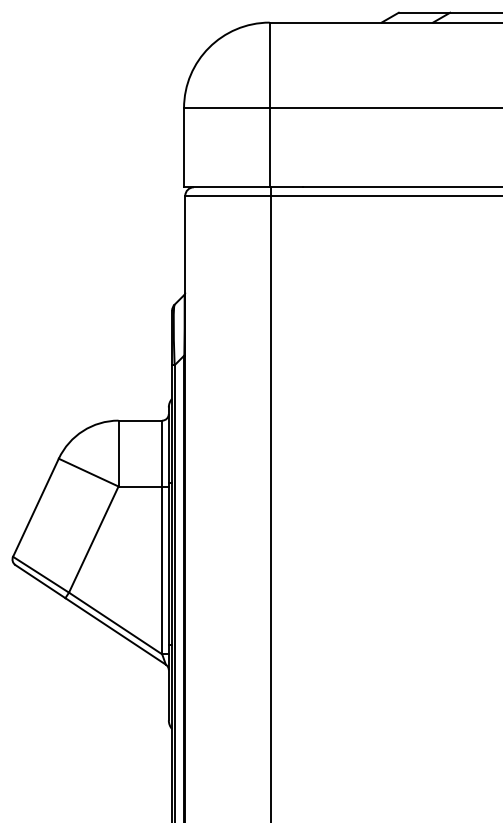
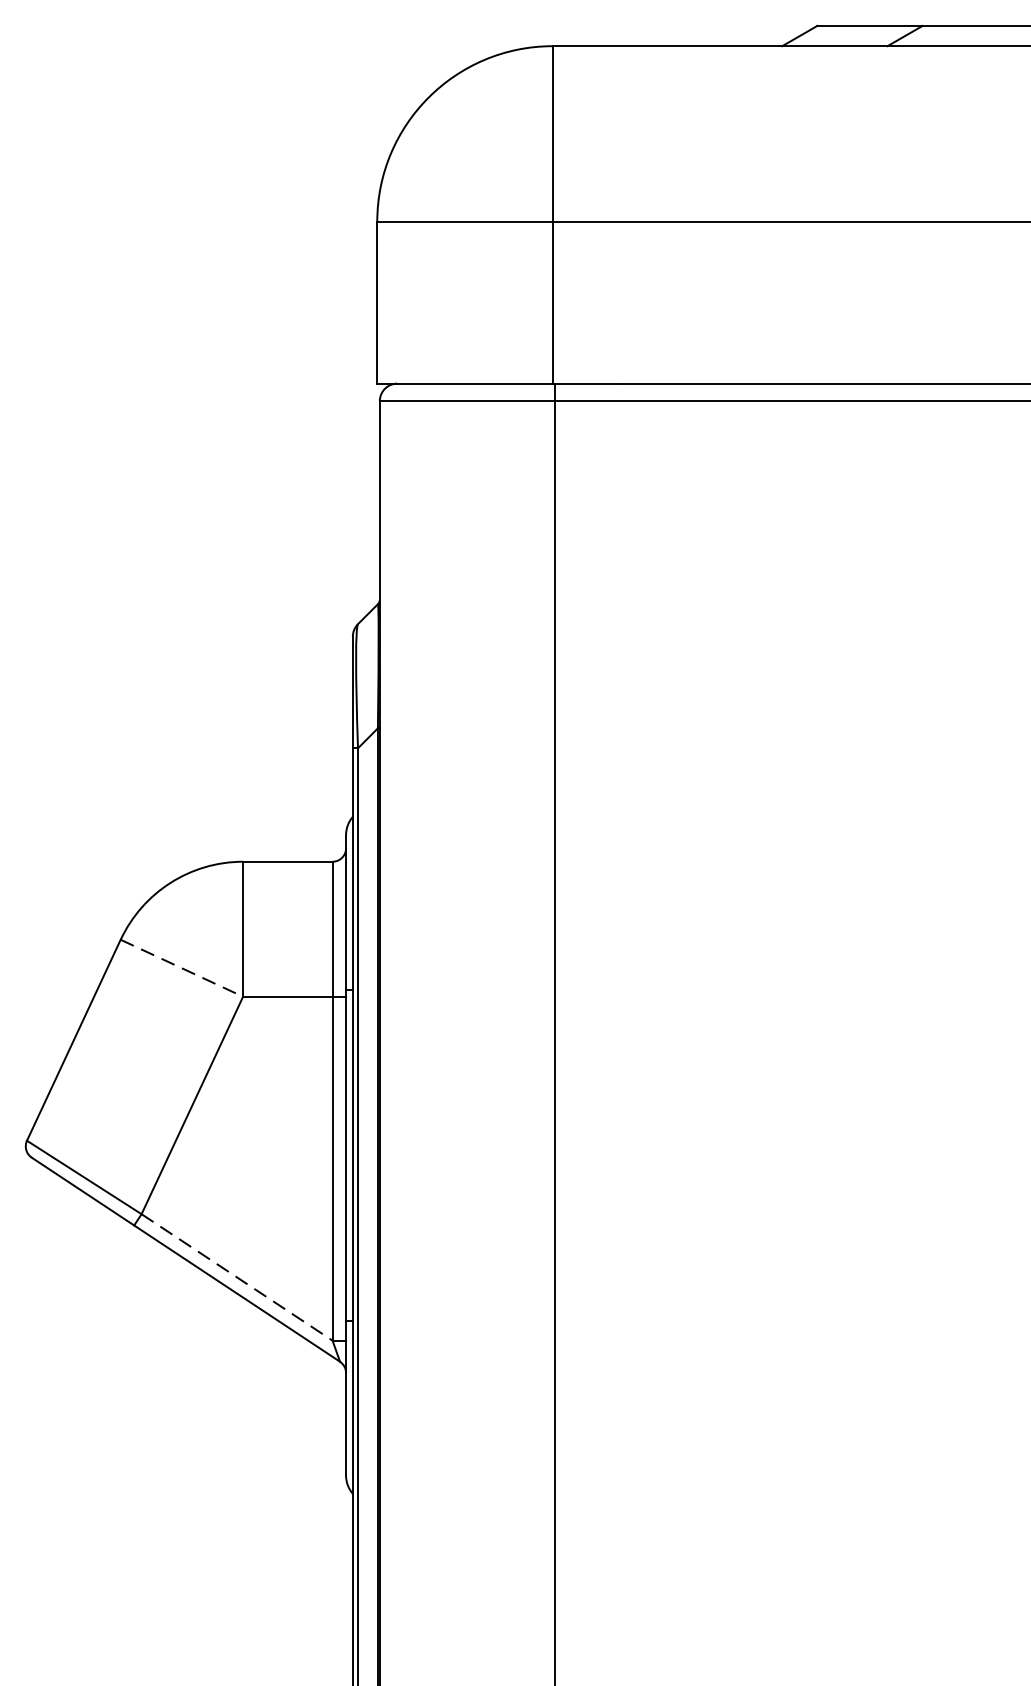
line: (88, 472) -> (181, 967), solid -> dashed
line: (115, 623) -> (236, 1277), solid -> dashed

